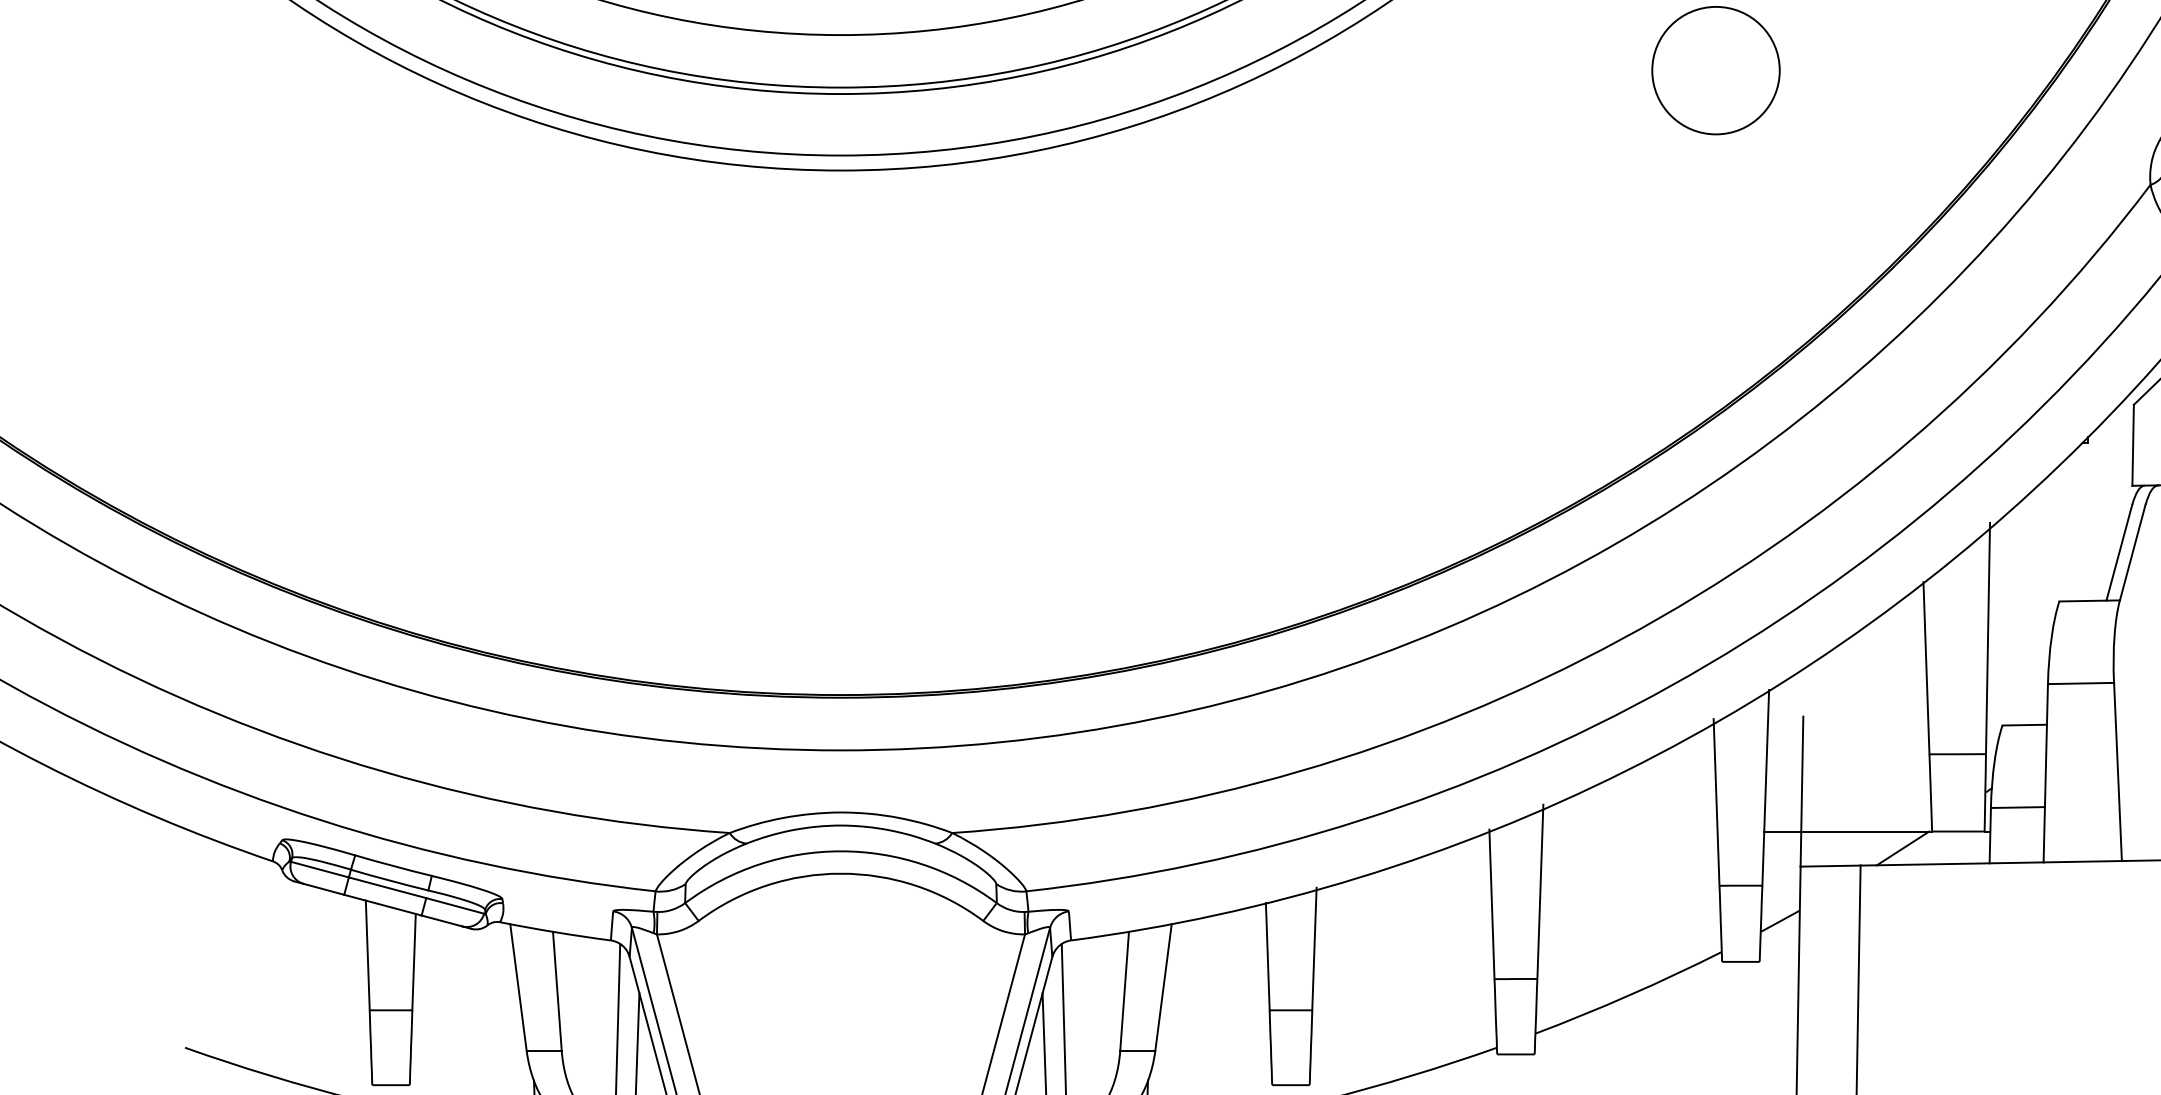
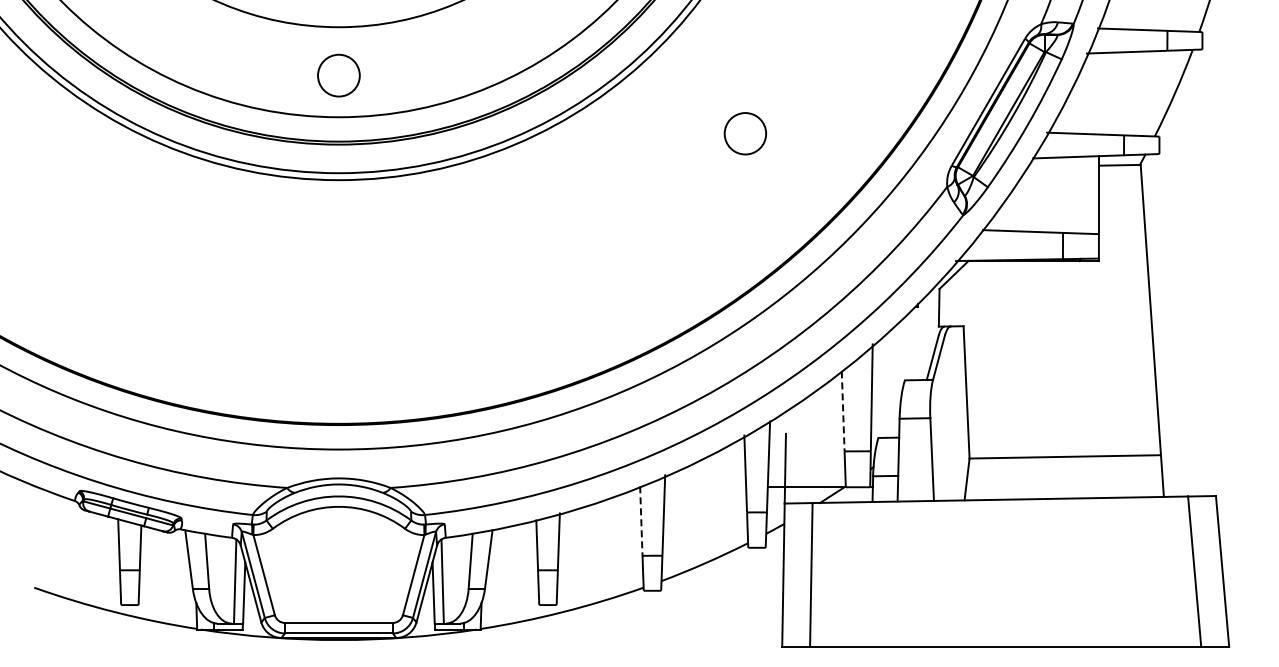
circle: (1716, 70) -> (745, 133), size x0.7
line: (1927, 668) -> (843, 411), solid -> dashed
line: (1492, 905) -> (641, 521), solid -> dashed

